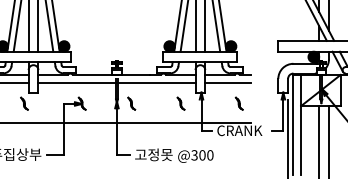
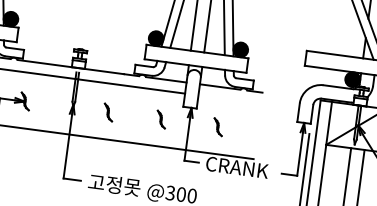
line: (227, 82) -> (229, 98), removed
part: (131, 103) -> (108, 112), moved
part: (238, 103) -> (217, 126), moved

